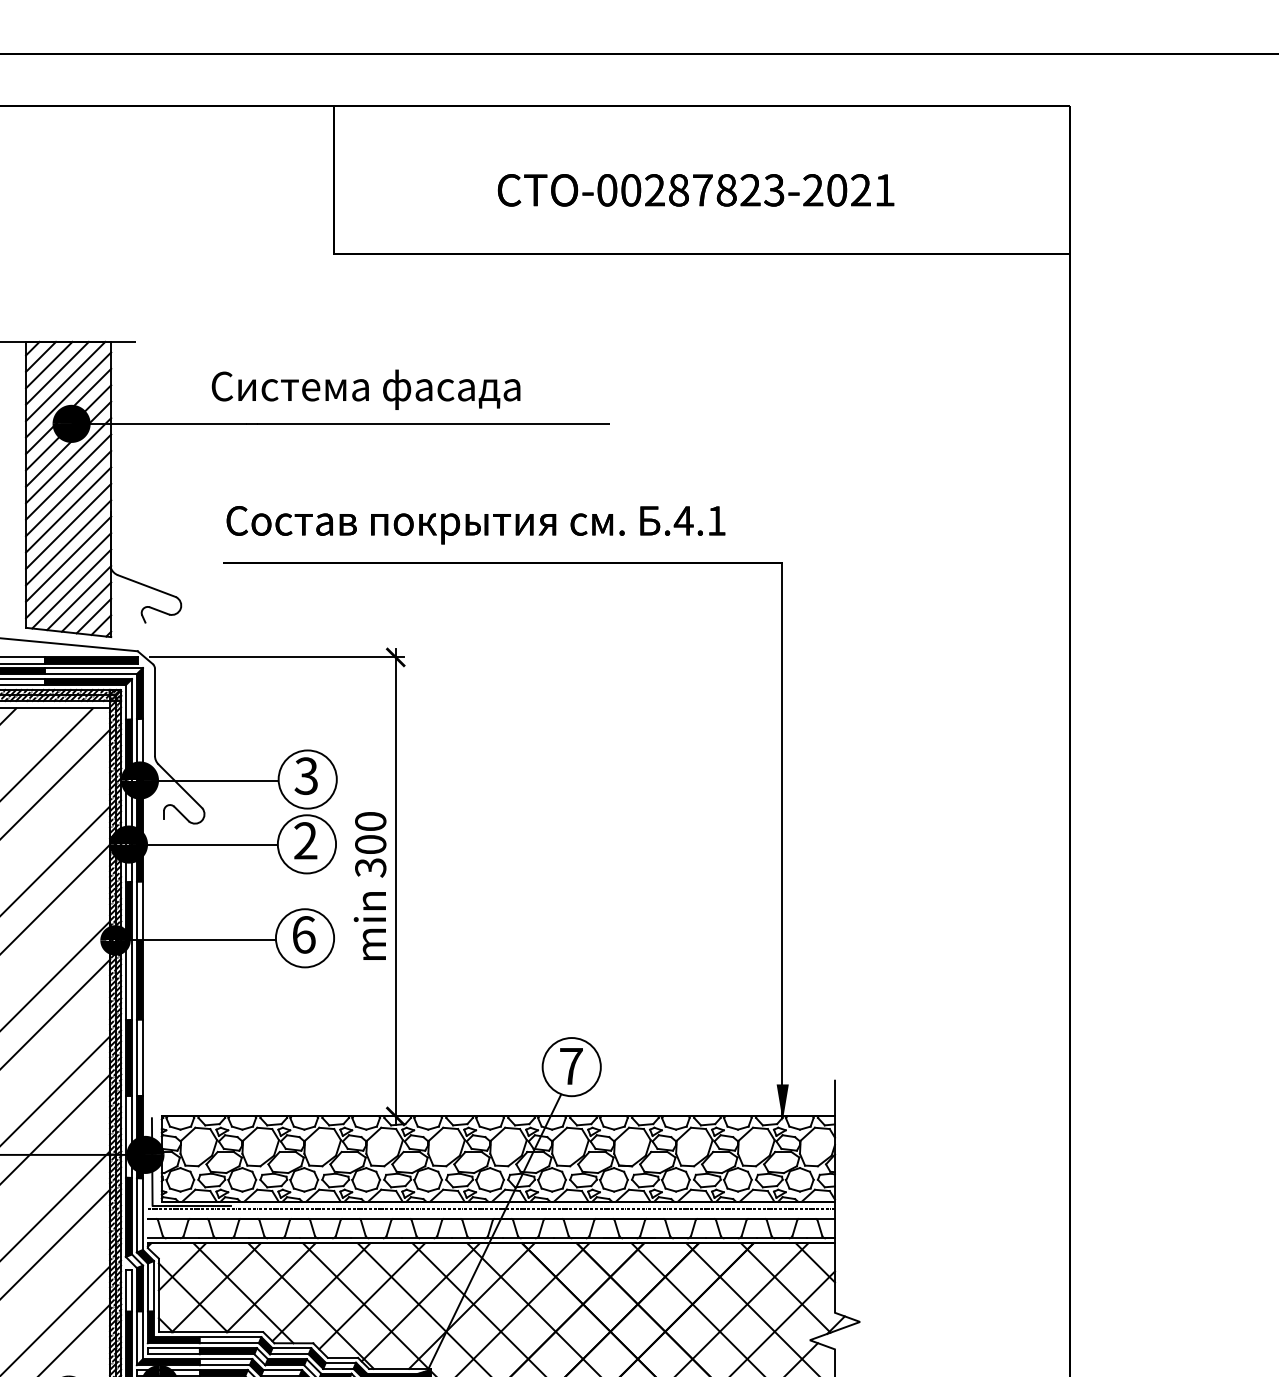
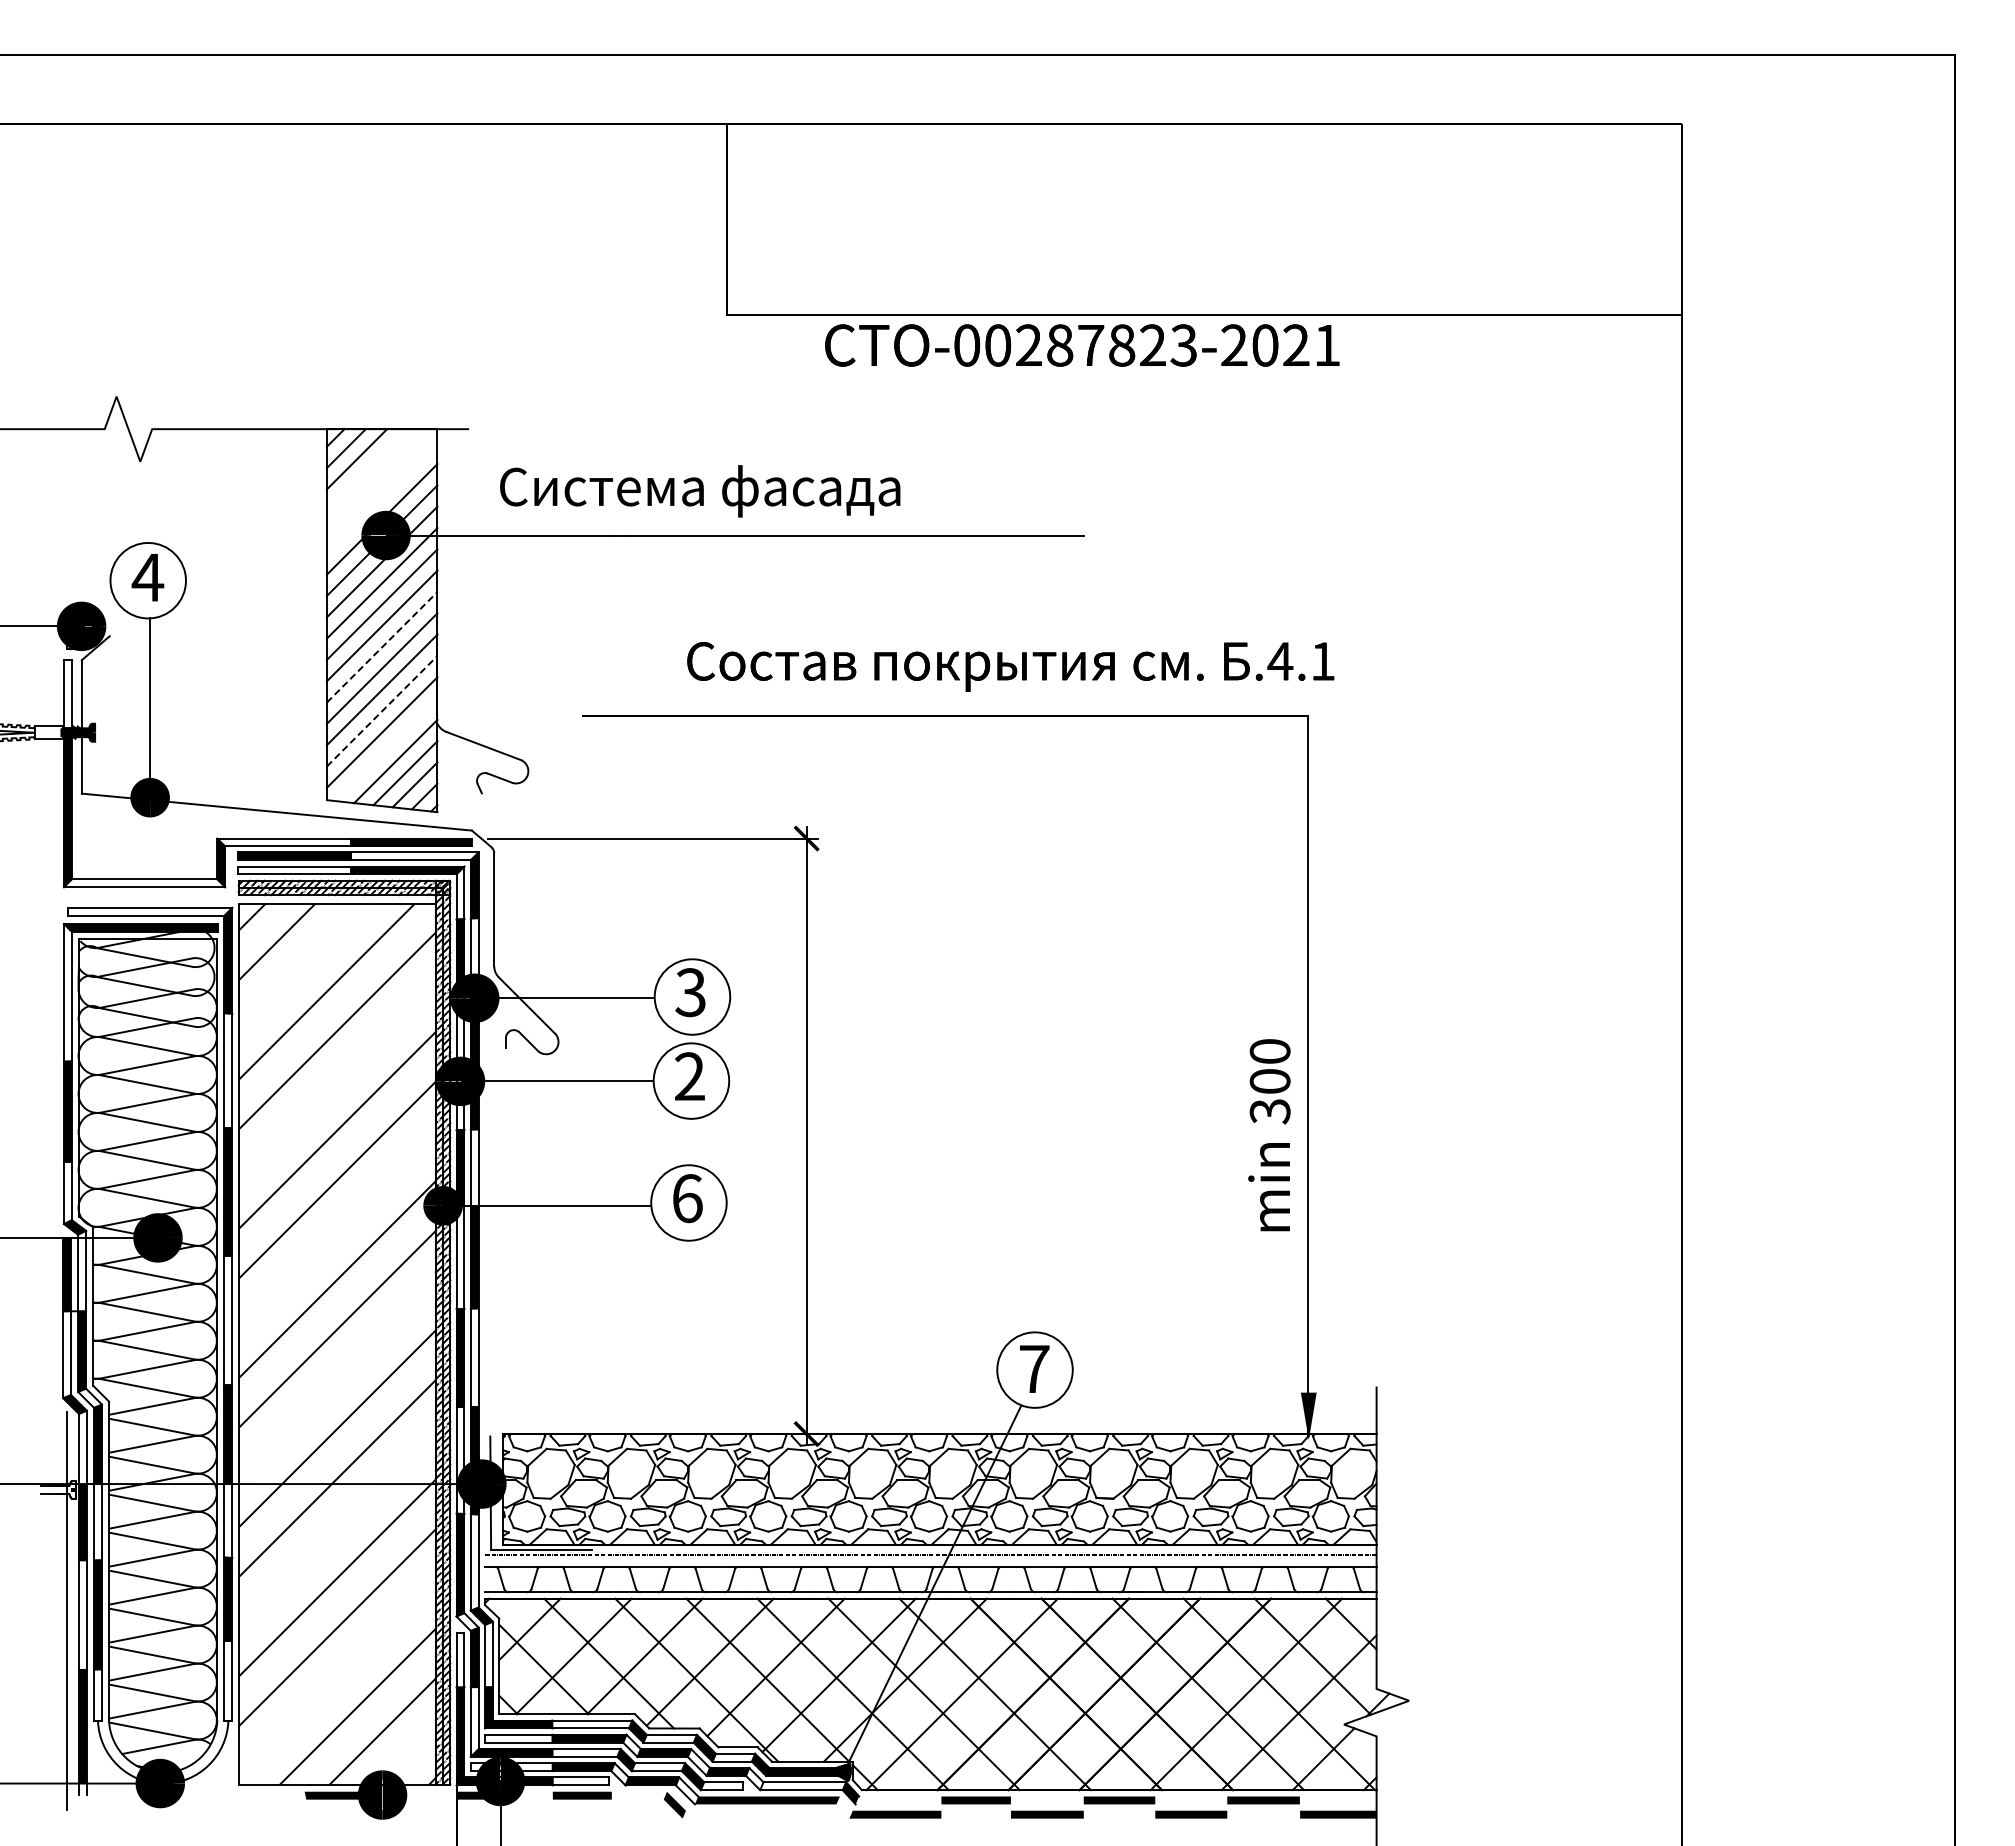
text: (696, 190) -> (1082, 345), moved
line: (57, 372) -> (367, 469), removed
line: (65, 381) -> (377, 480), removed
text: (366, 389) -> (700, 491), moved
line: (68, 394) -> (381, 497), removed
line: (68, 509) -> (382, 646), solid -> dashed
text: (475, 524) -> (1010, 666), moved
line: (68, 558) -> (382, 710), solid -> dashed
line: (71, 588) -> (386, 749), removed
text: (370, 886) -> (1269, 1135), moved

